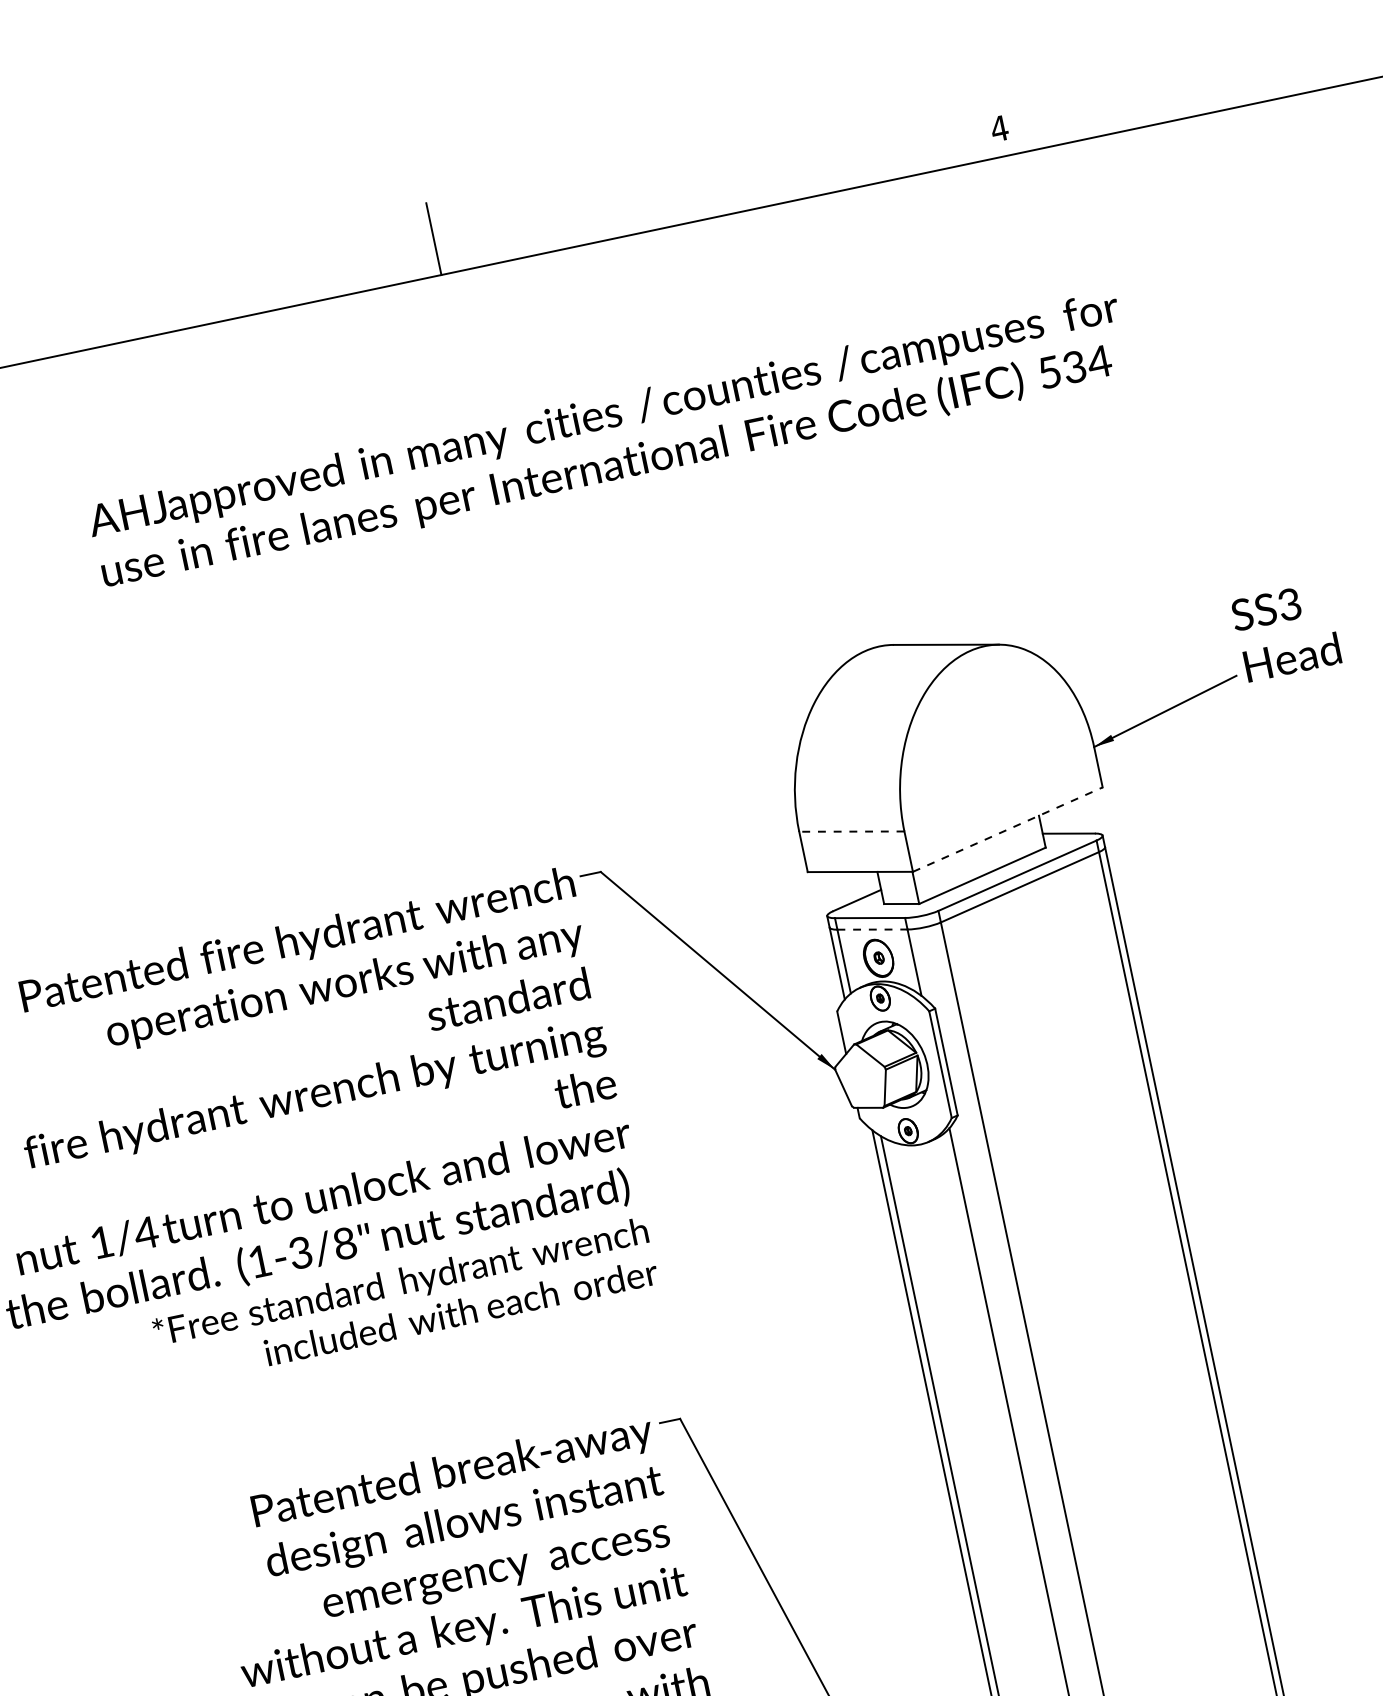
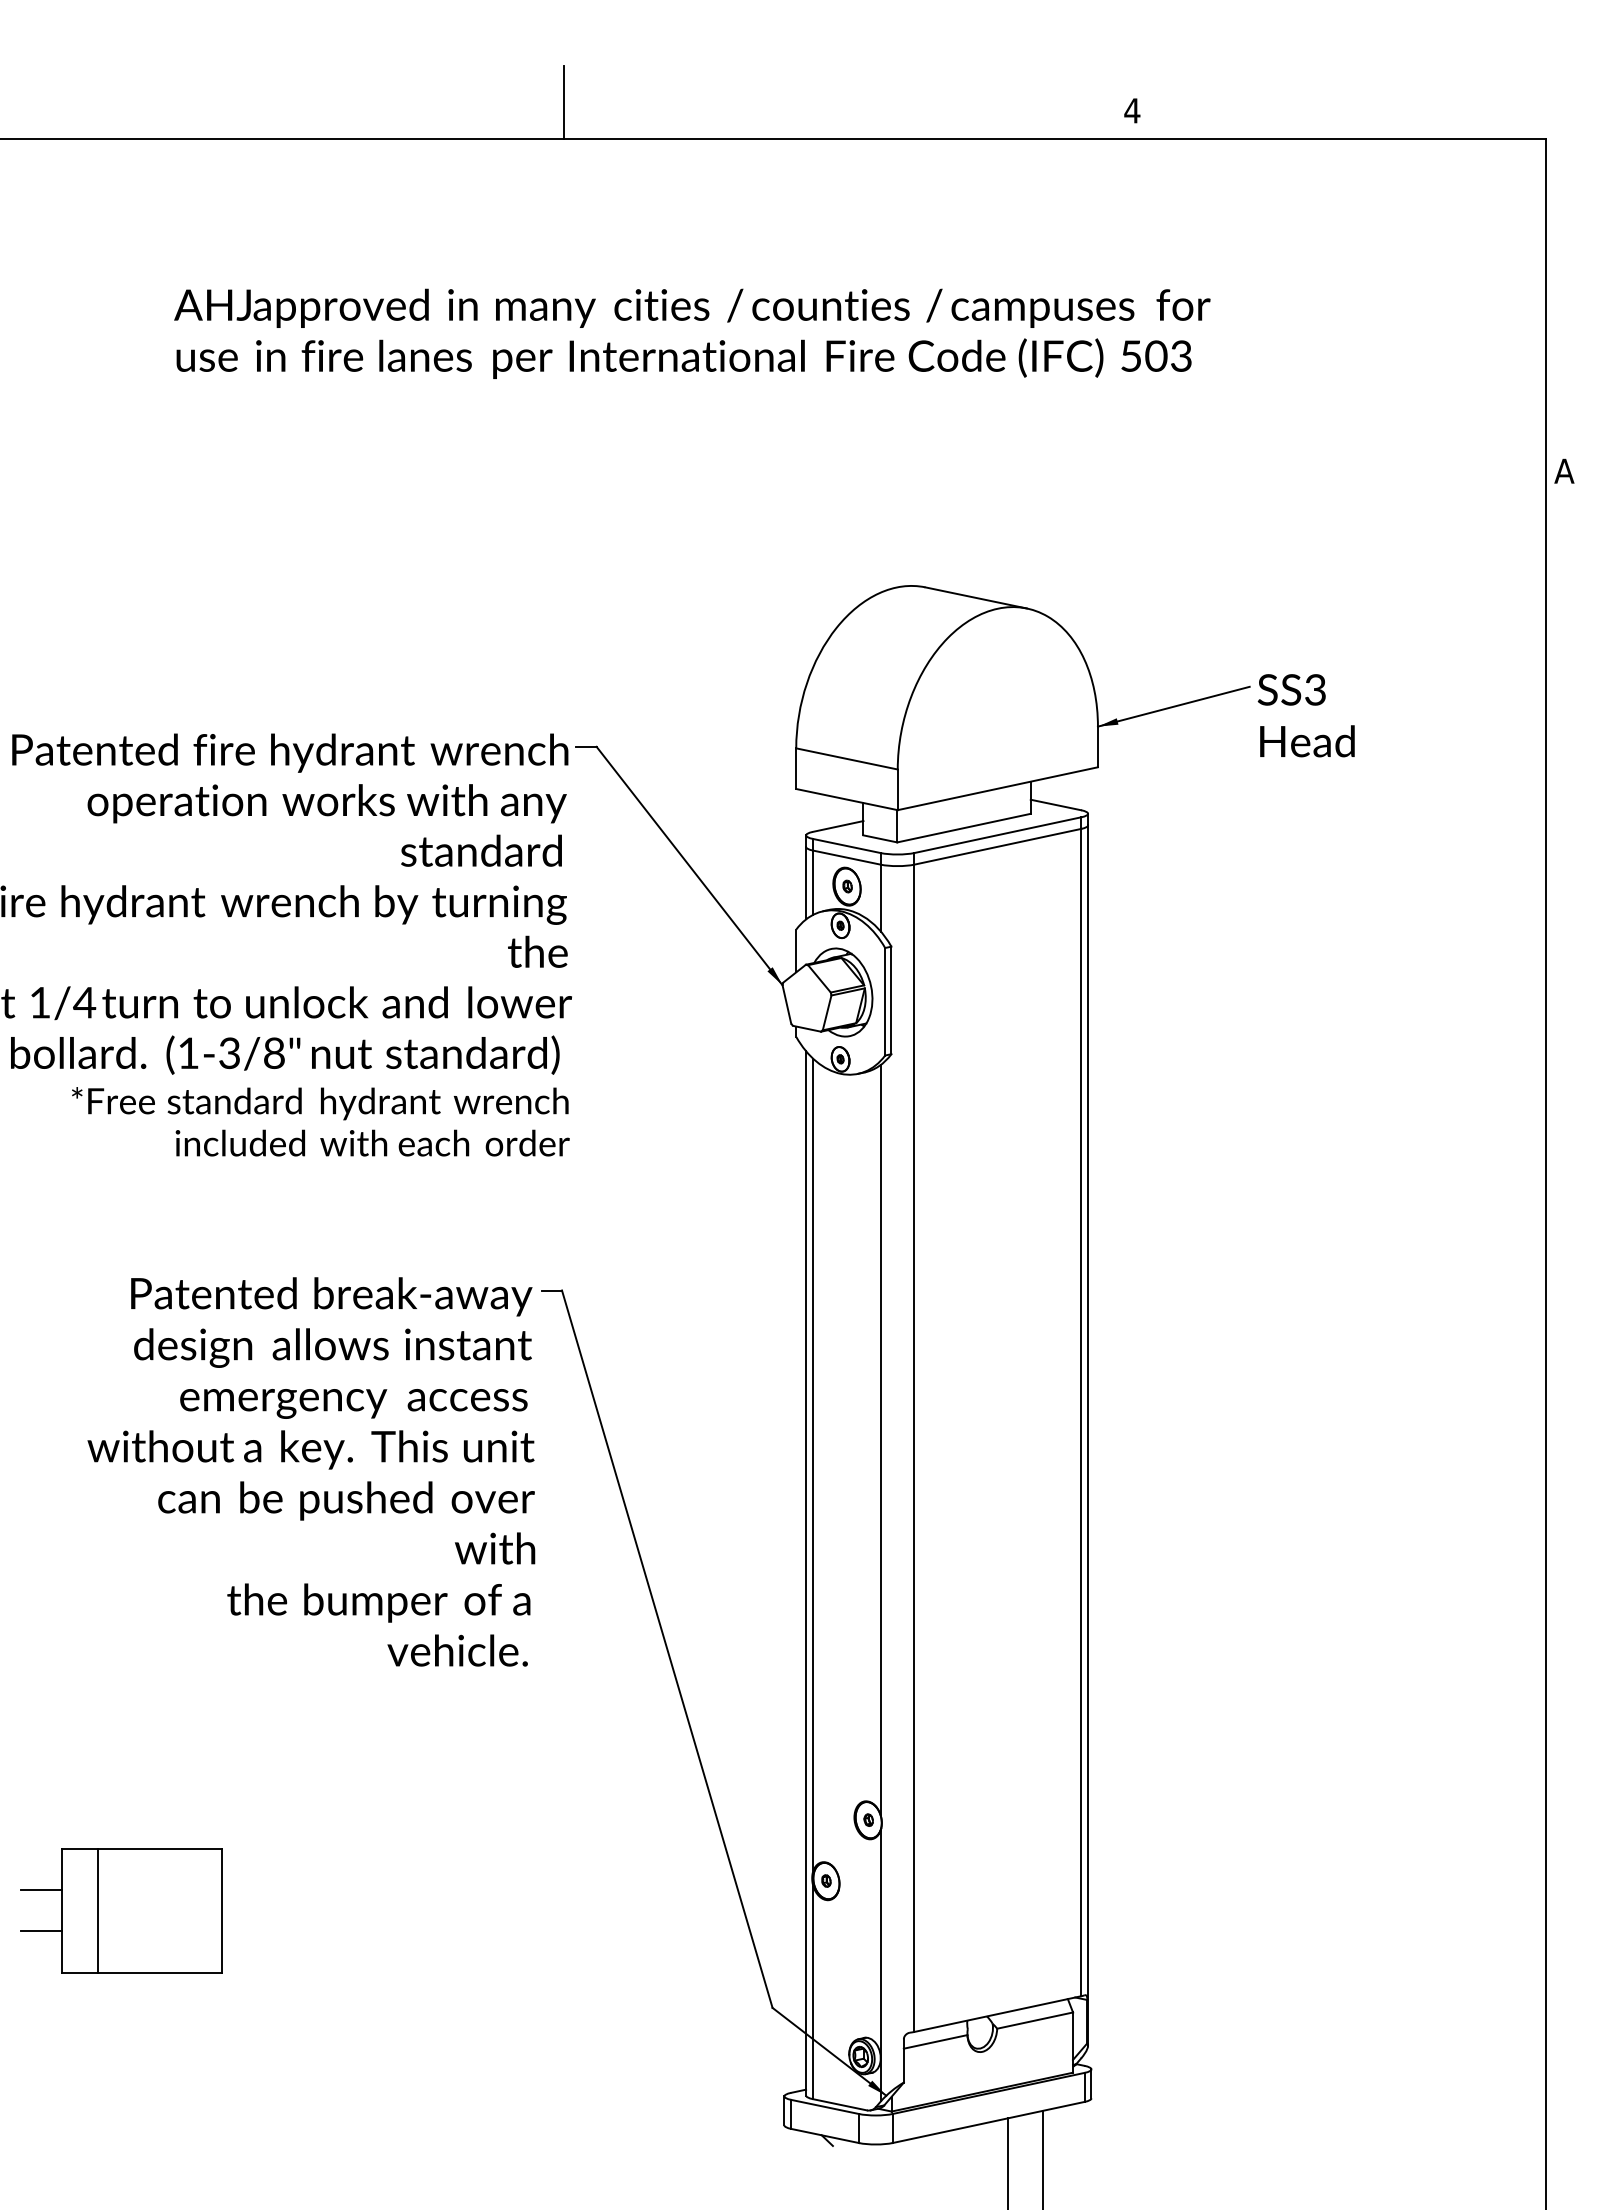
text: (1086, 363) -> (1168, 355), 534 -> 503
text: (1285, 632) -> (1305, 715), moved
line: (1008, 829) -> (998, 788), dashed -> solid
line: (852, 831) -> (847, 758), dashed -> solid
line: (872, 929) -> (847, 857), dashed -> solid

